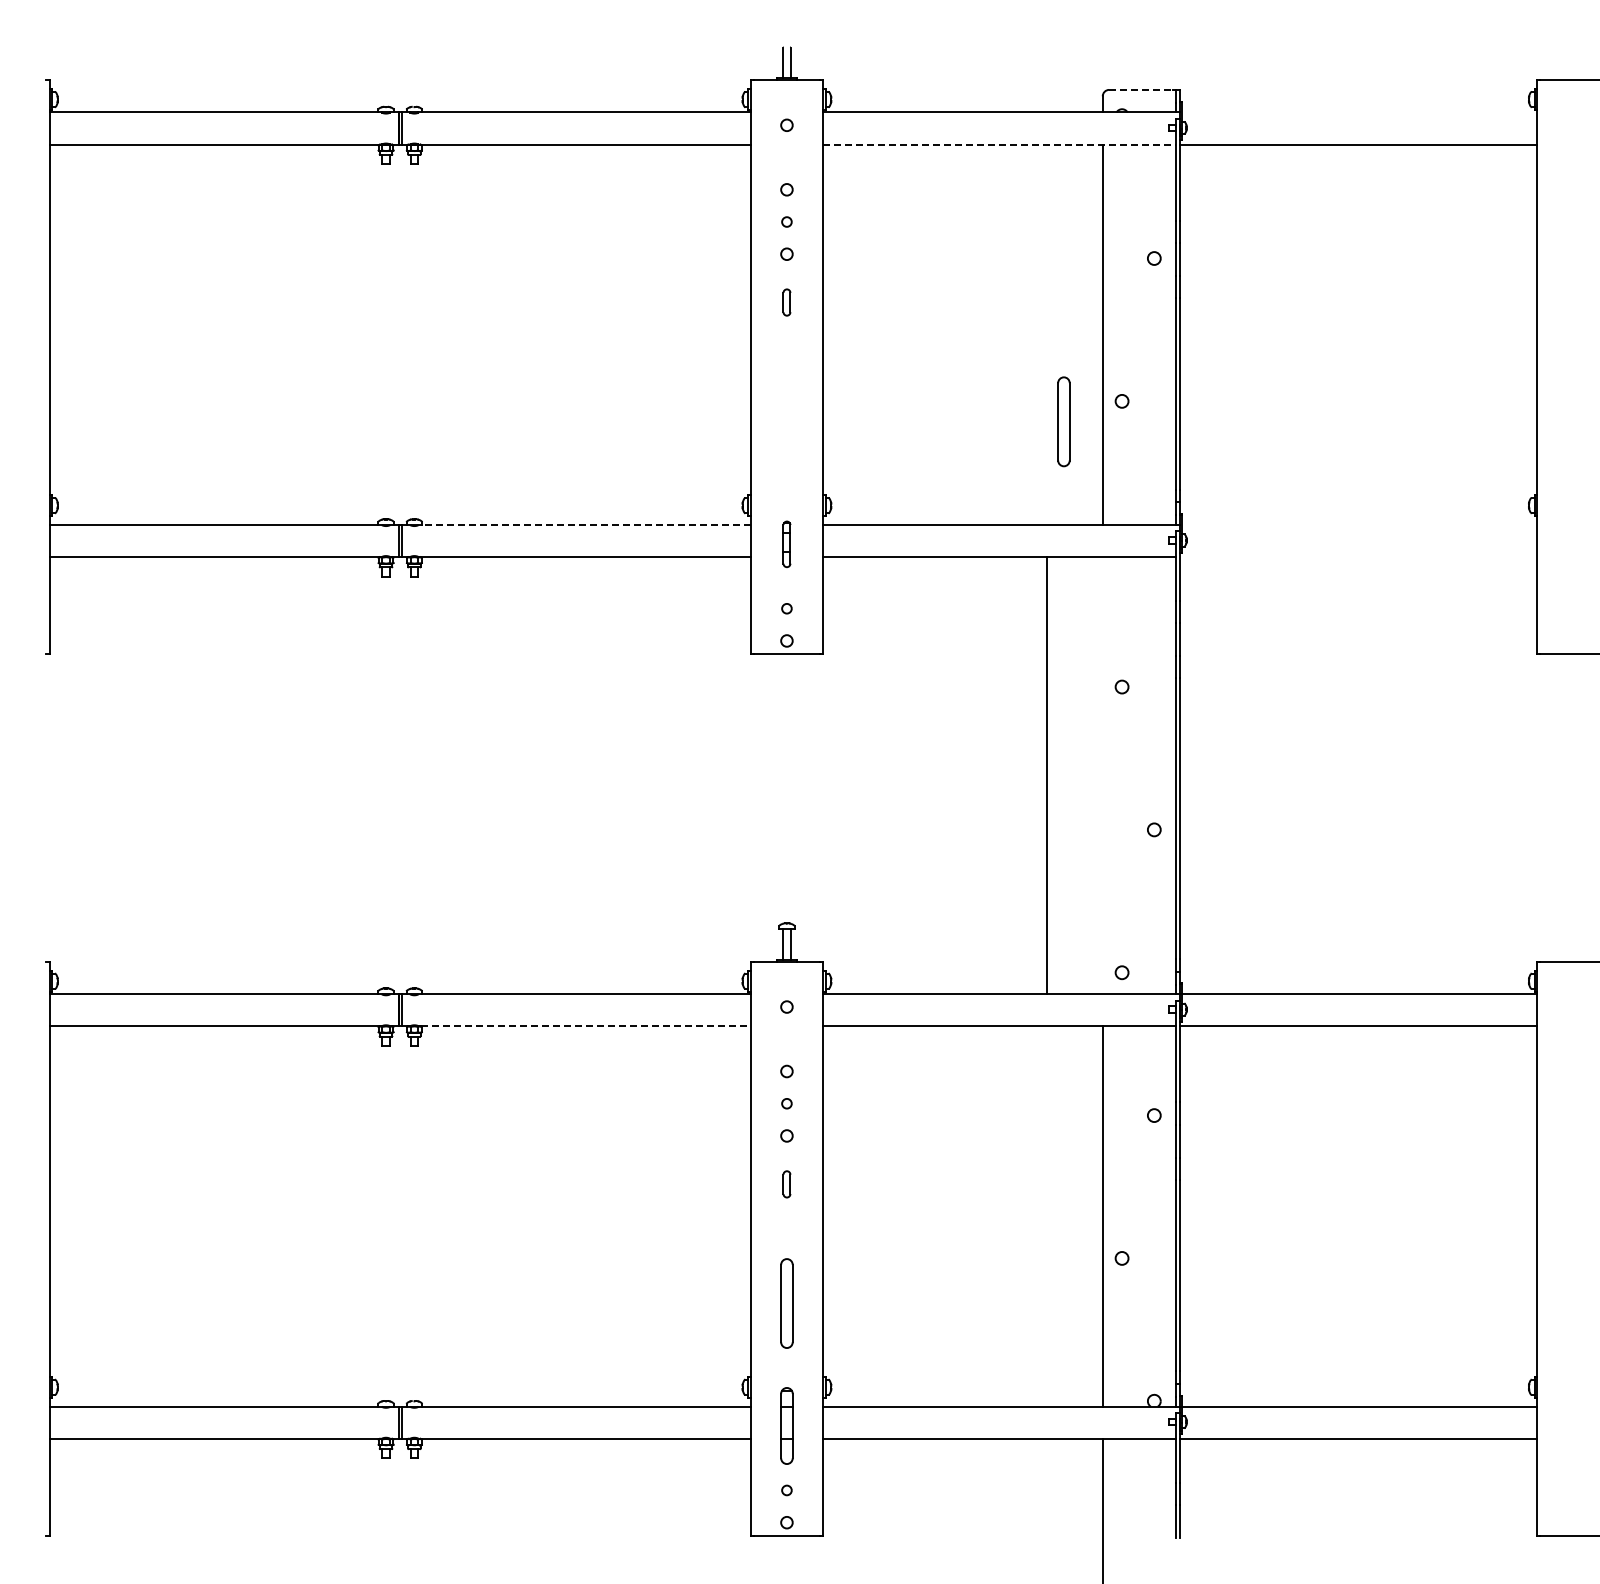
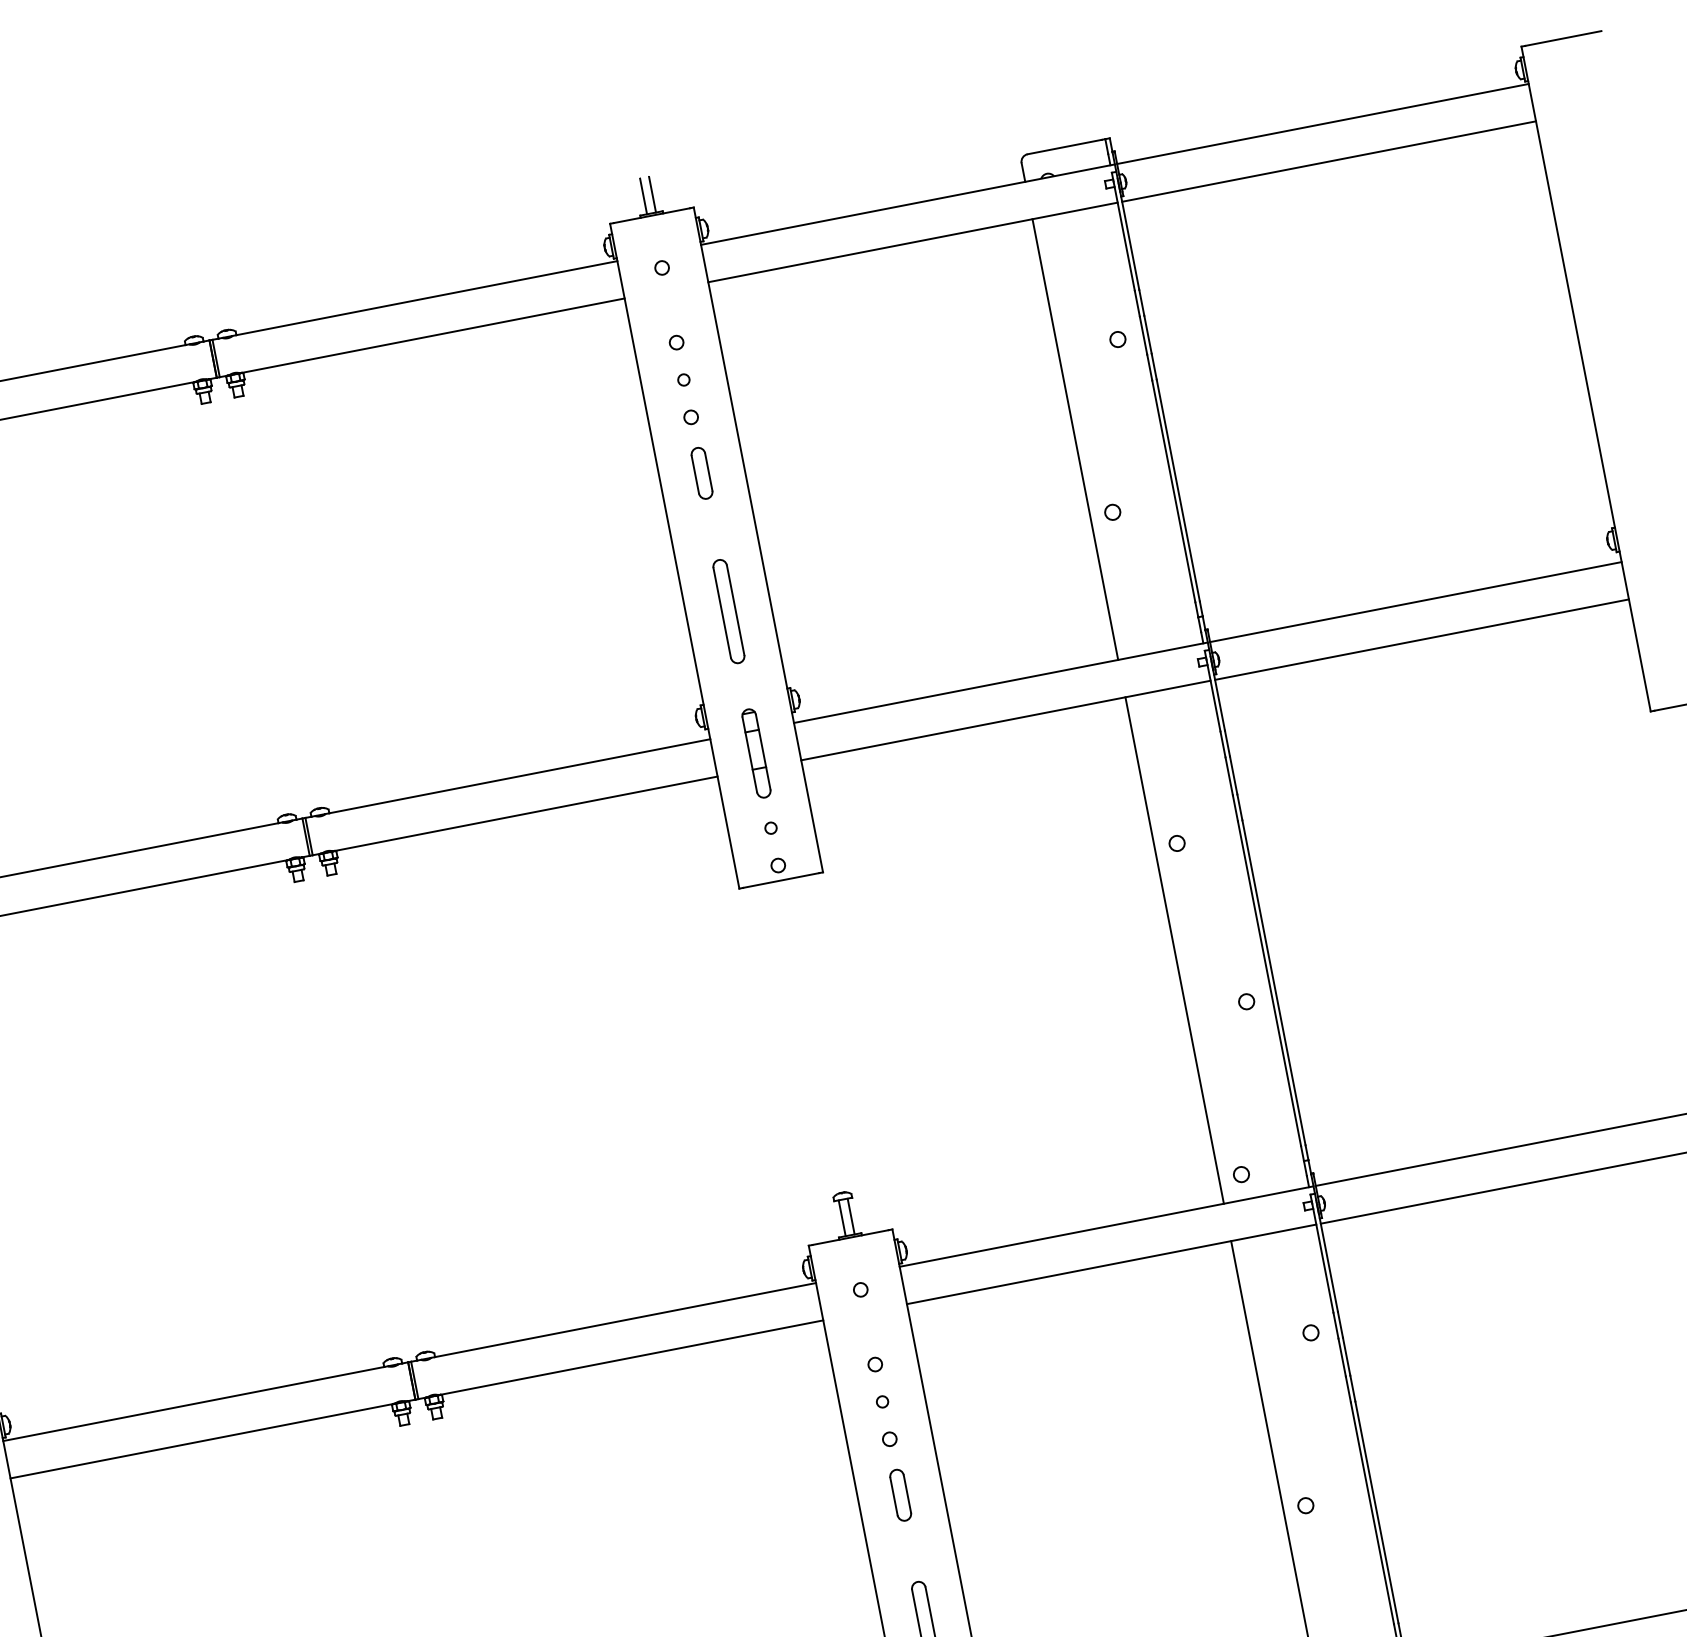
line: (1141, 89) -> (1064, 146), dashed -> solid
line: (1359, 112) -> (1322, 124), added
line: (999, 144) -> (912, 242), dashed -> solid
part: (786, 302) -> (701, 473), size x1.67
part: (1063, 421) -> (728, 611), moved
line: (586, 524) -> (519, 775), dashed -> solid
line: (1359, 524) -> (1415, 601), added
part: (786, 544) -> (756, 753), size x1.67
line: (1358, 557) -> (1421, 640), added
line: (1046, 775) -> (1174, 950), moved
line: (585, 1026) -> (631, 1357), dashed -> solid
part: (786, 1184) -> (900, 1495), size x1.67

